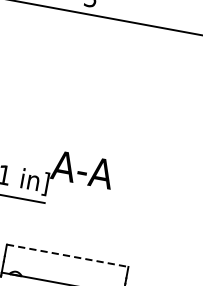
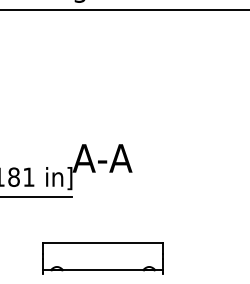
line: (68, 255) -> (103, 242), dashed -> solid

